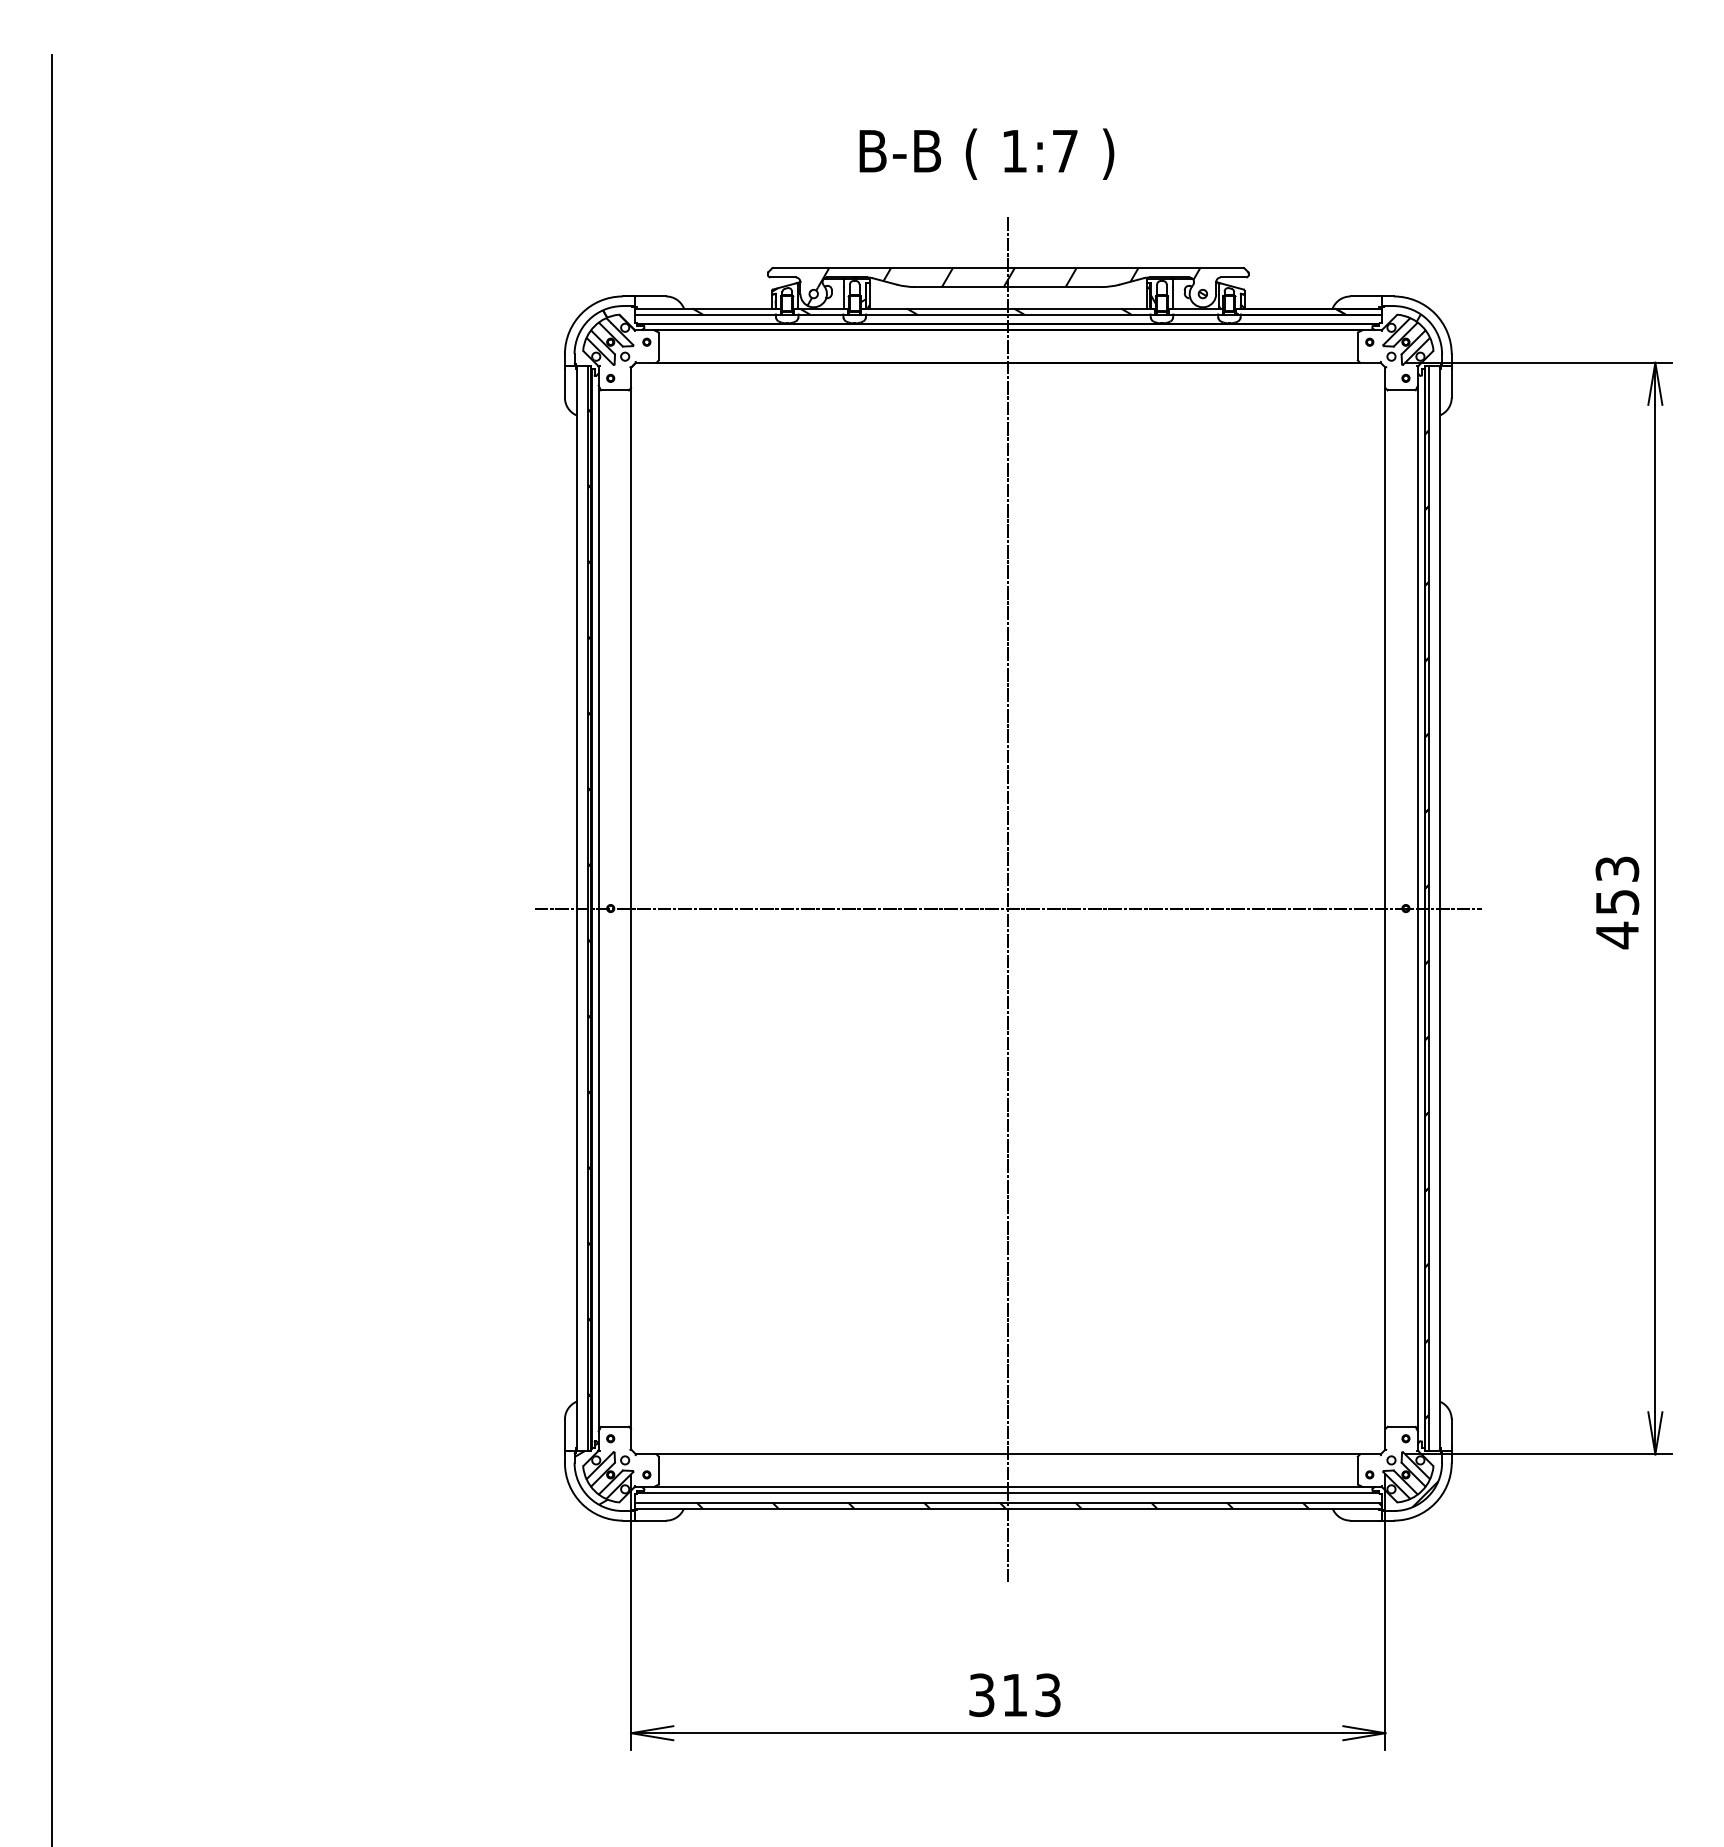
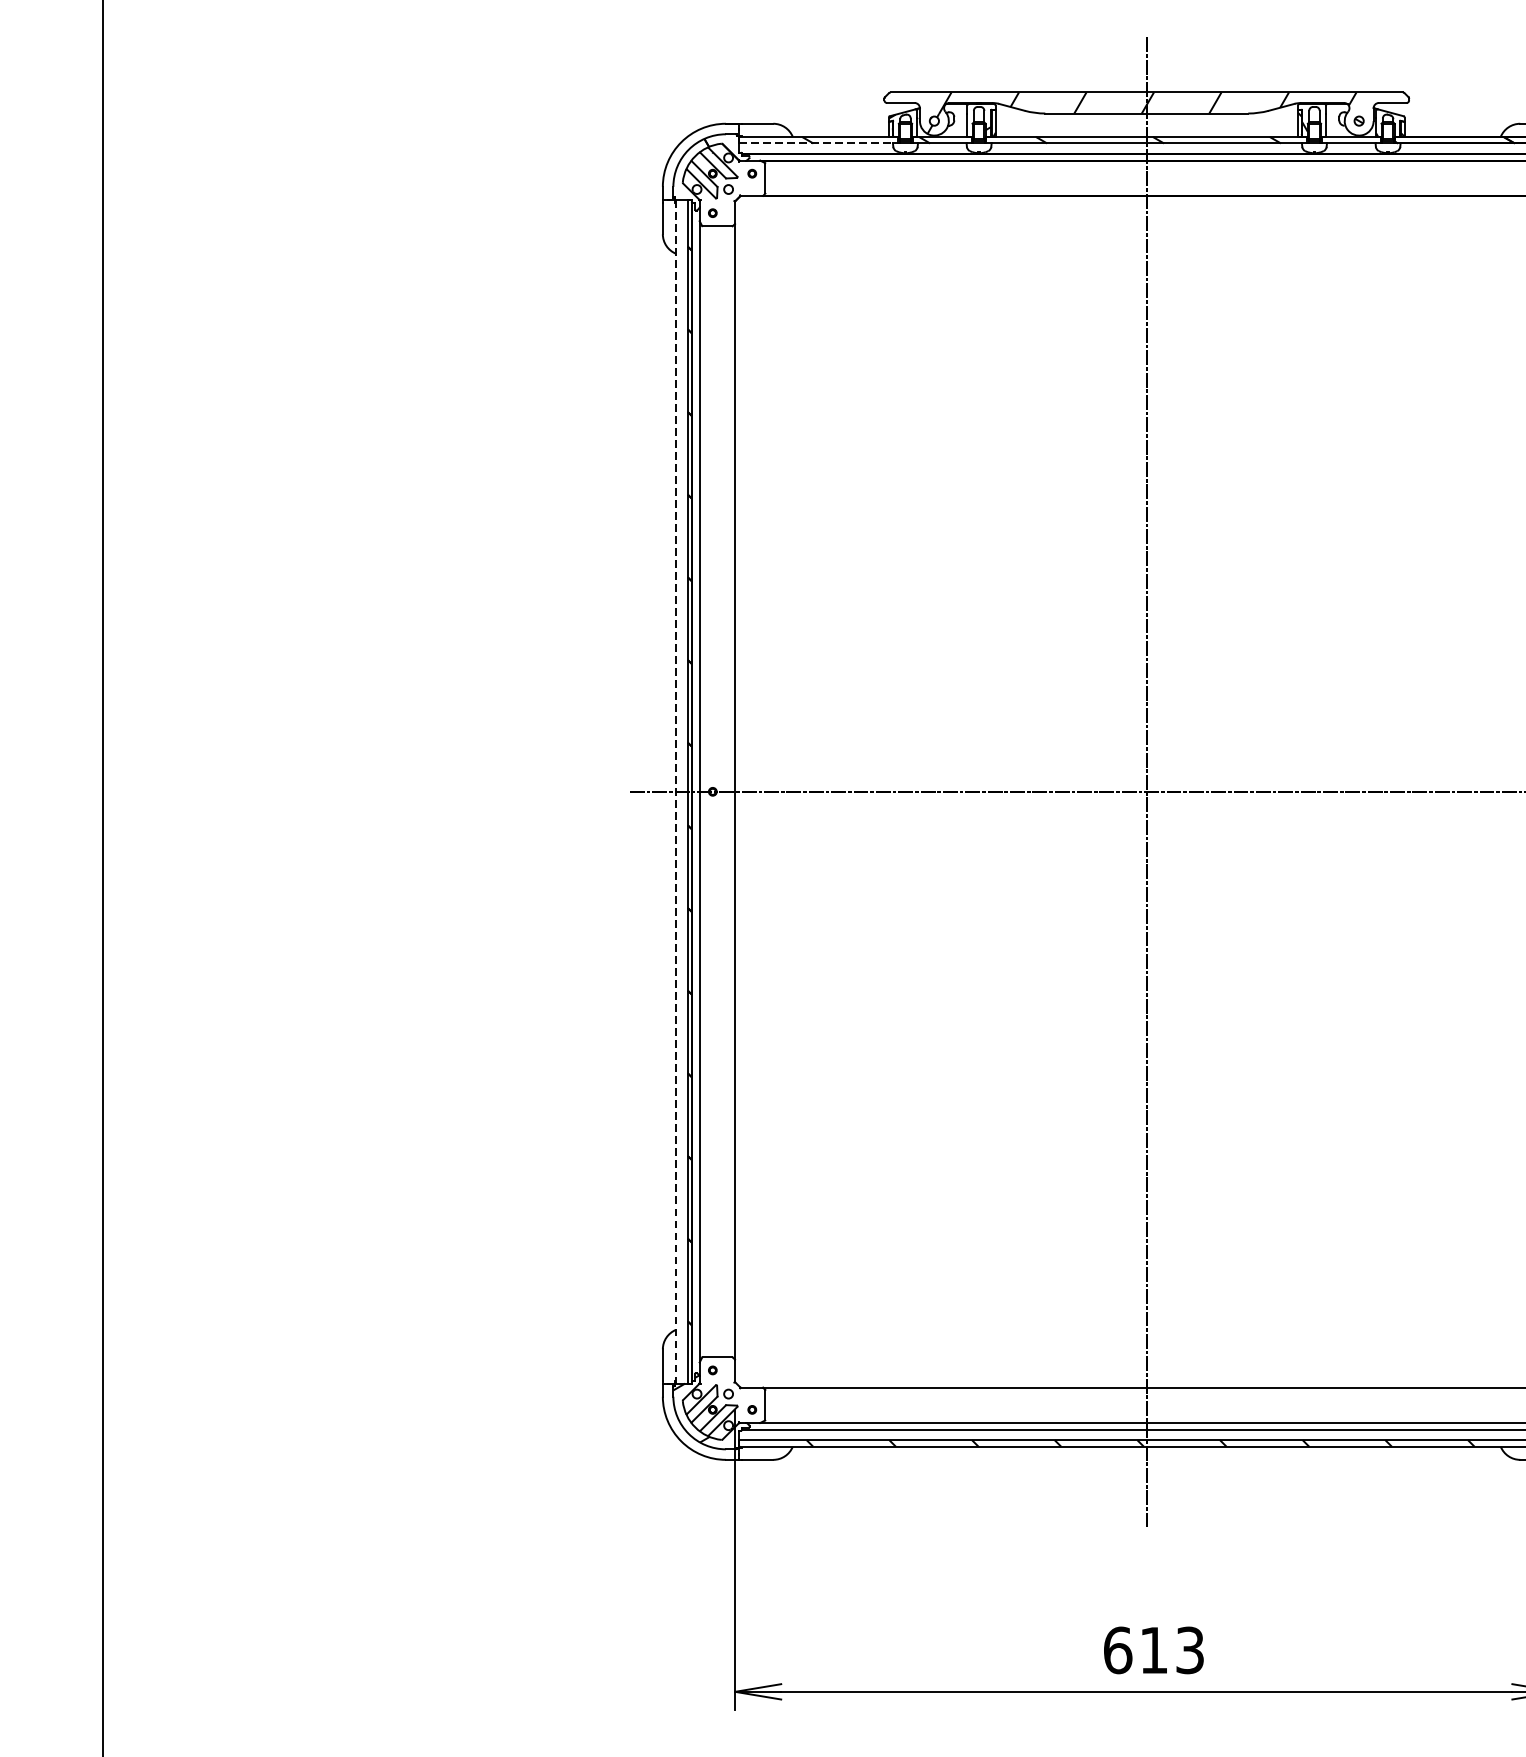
line: (705, 314) -> (816, 143), solid -> dashed
line: (576, 909) -> (675, 792), solid -> dashed
text: (982, 1695) -> (1118, 1650), 313 -> 613

